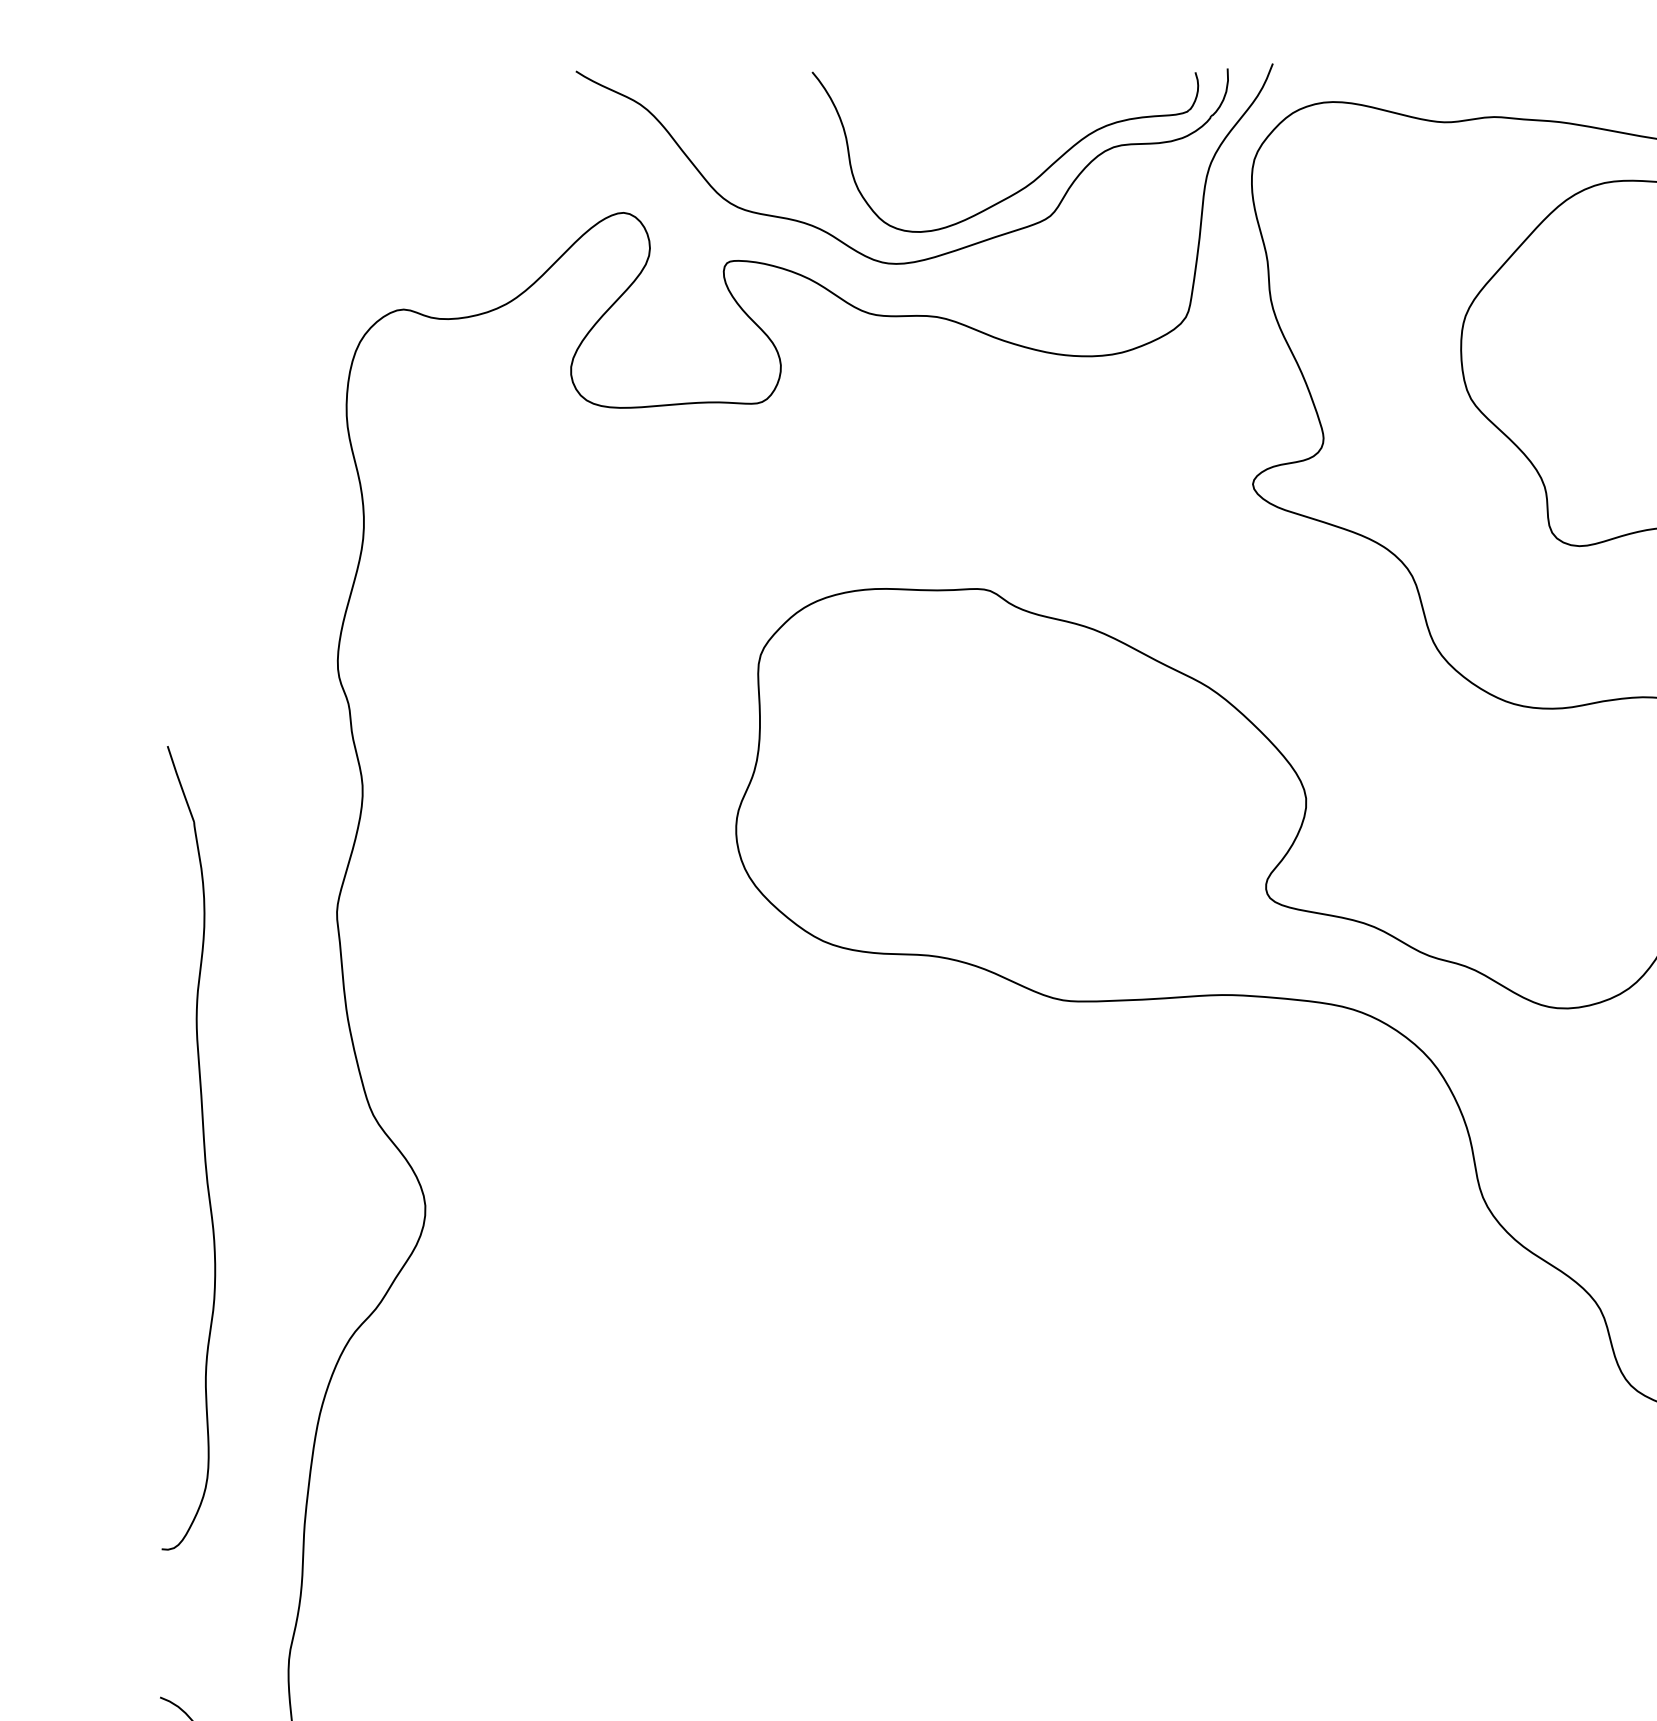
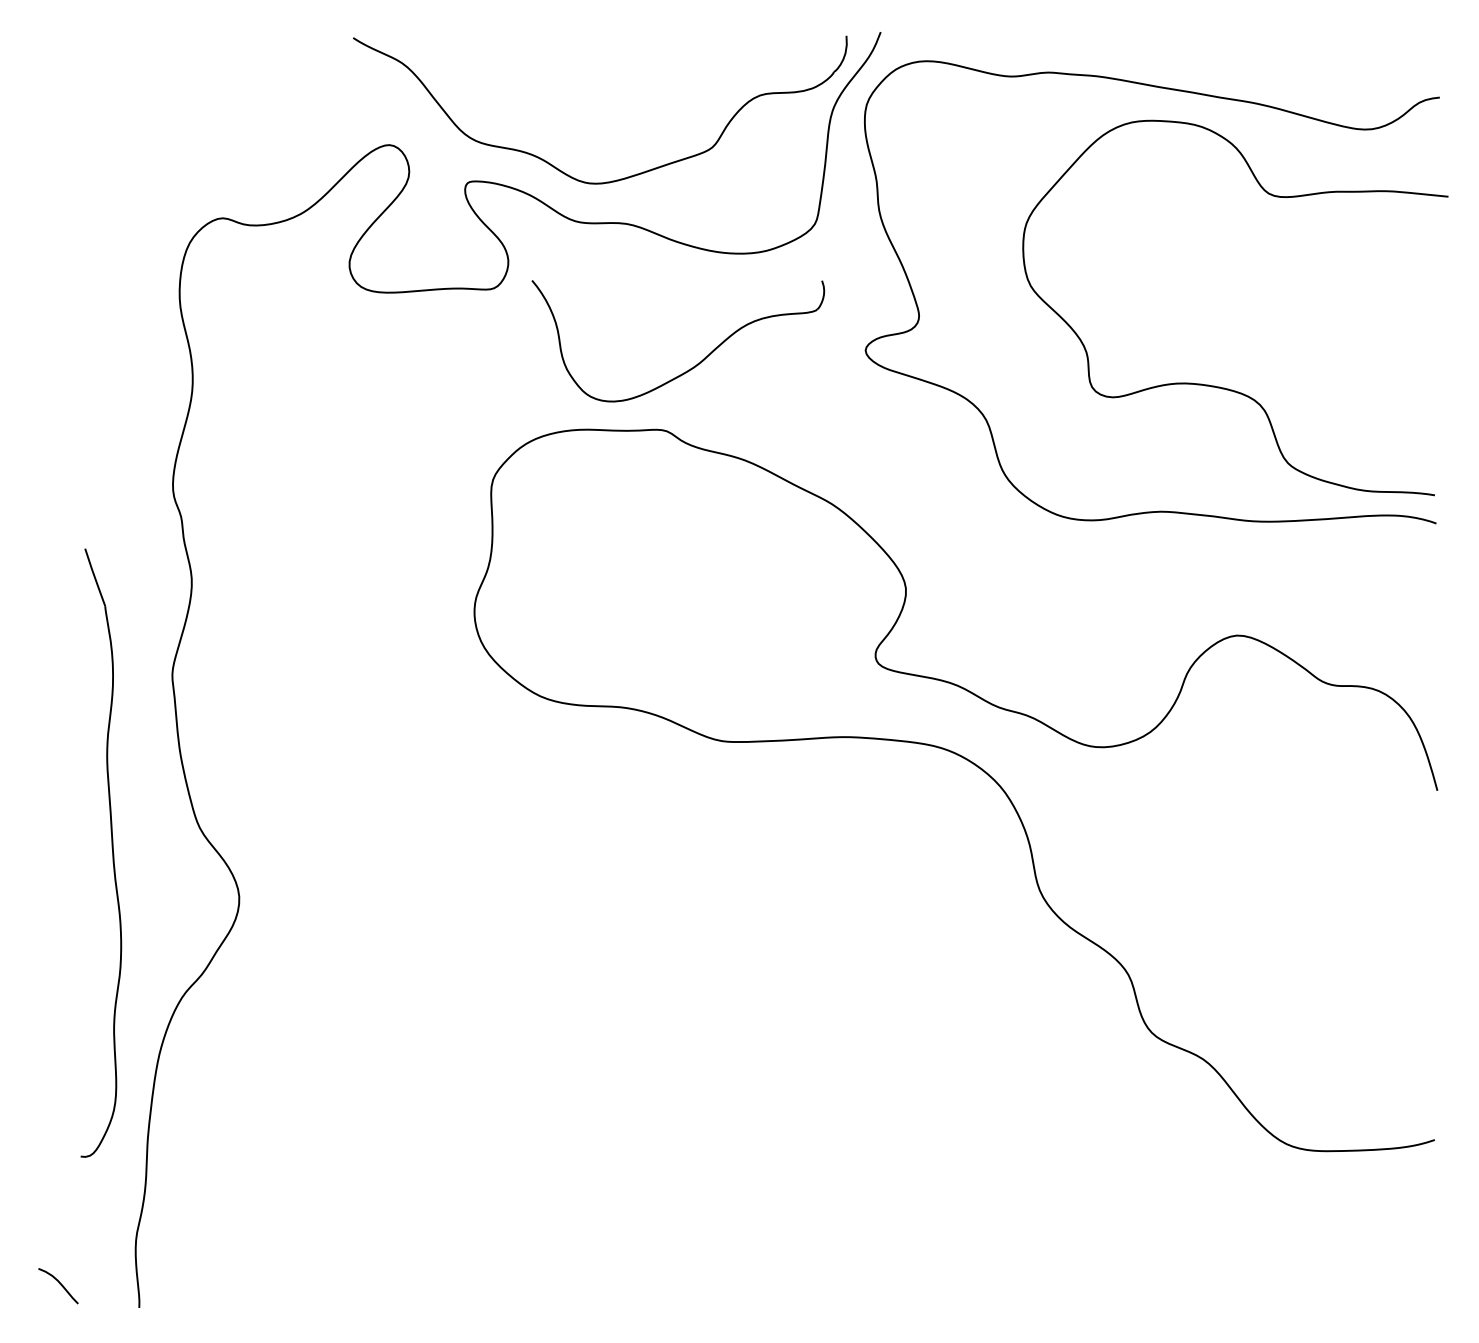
part: (1026, 184) -> (694, 365), moved
part: (202, 1142) -> (111, 848), moved

